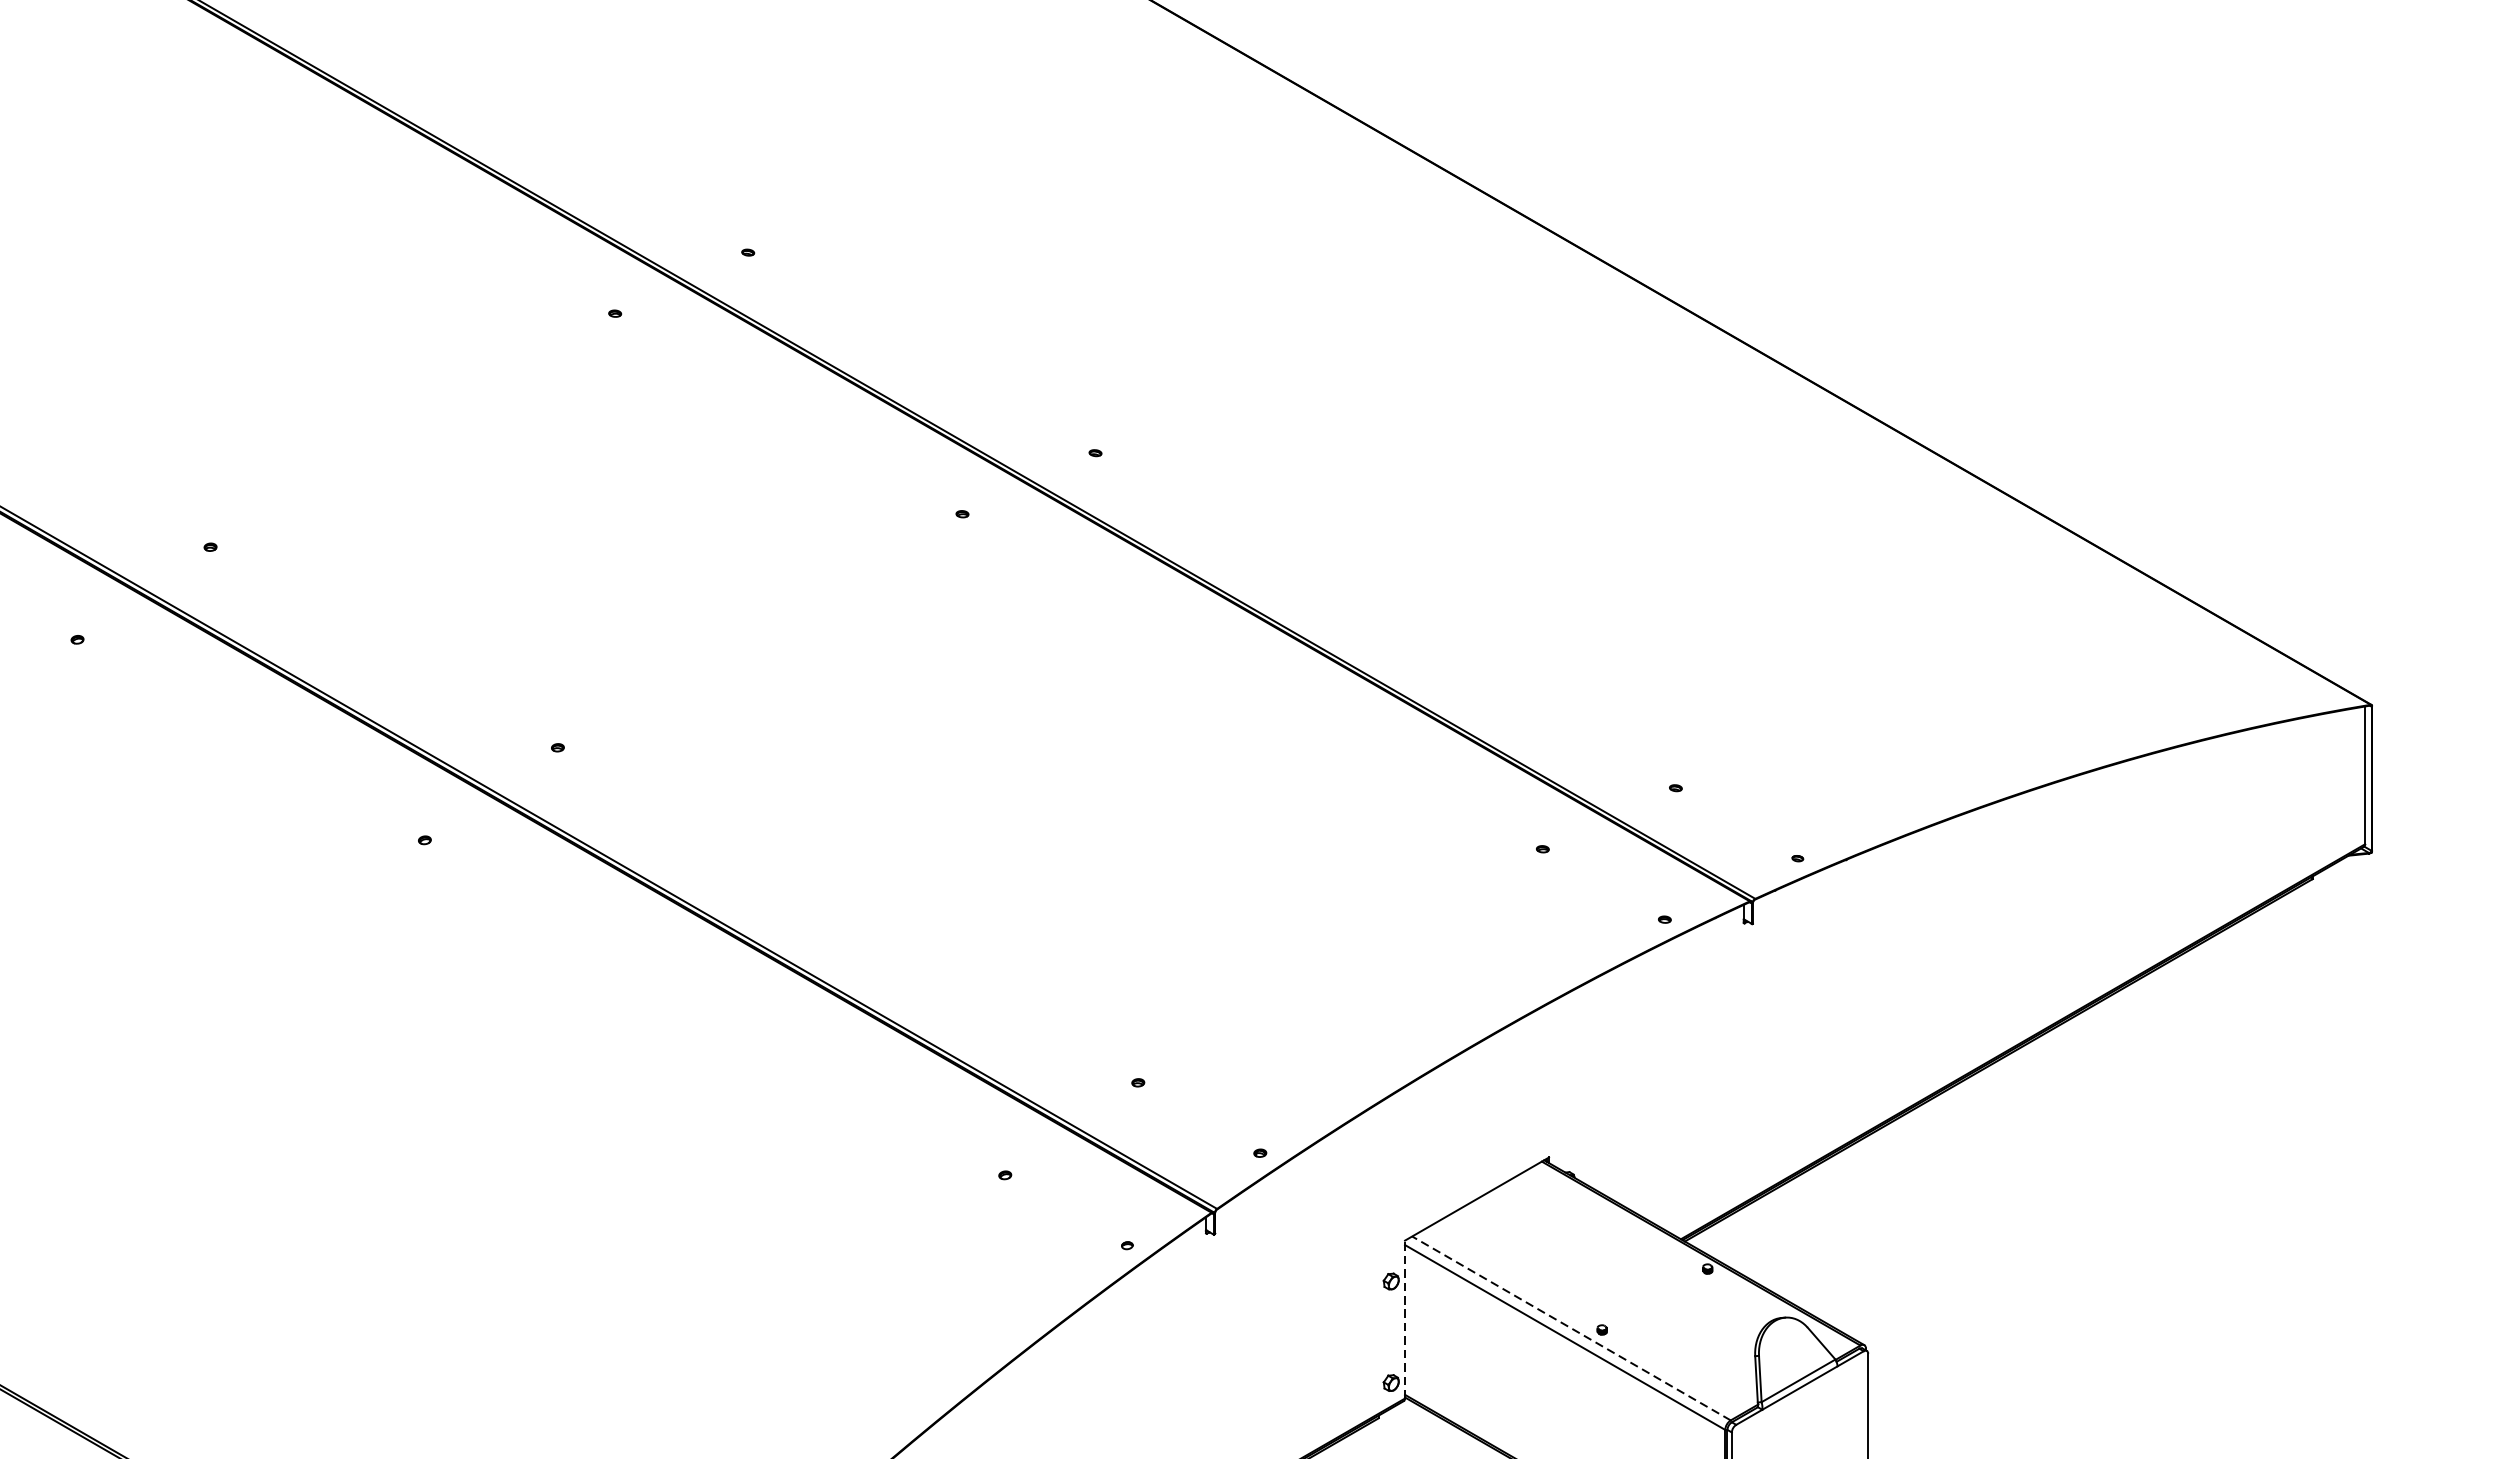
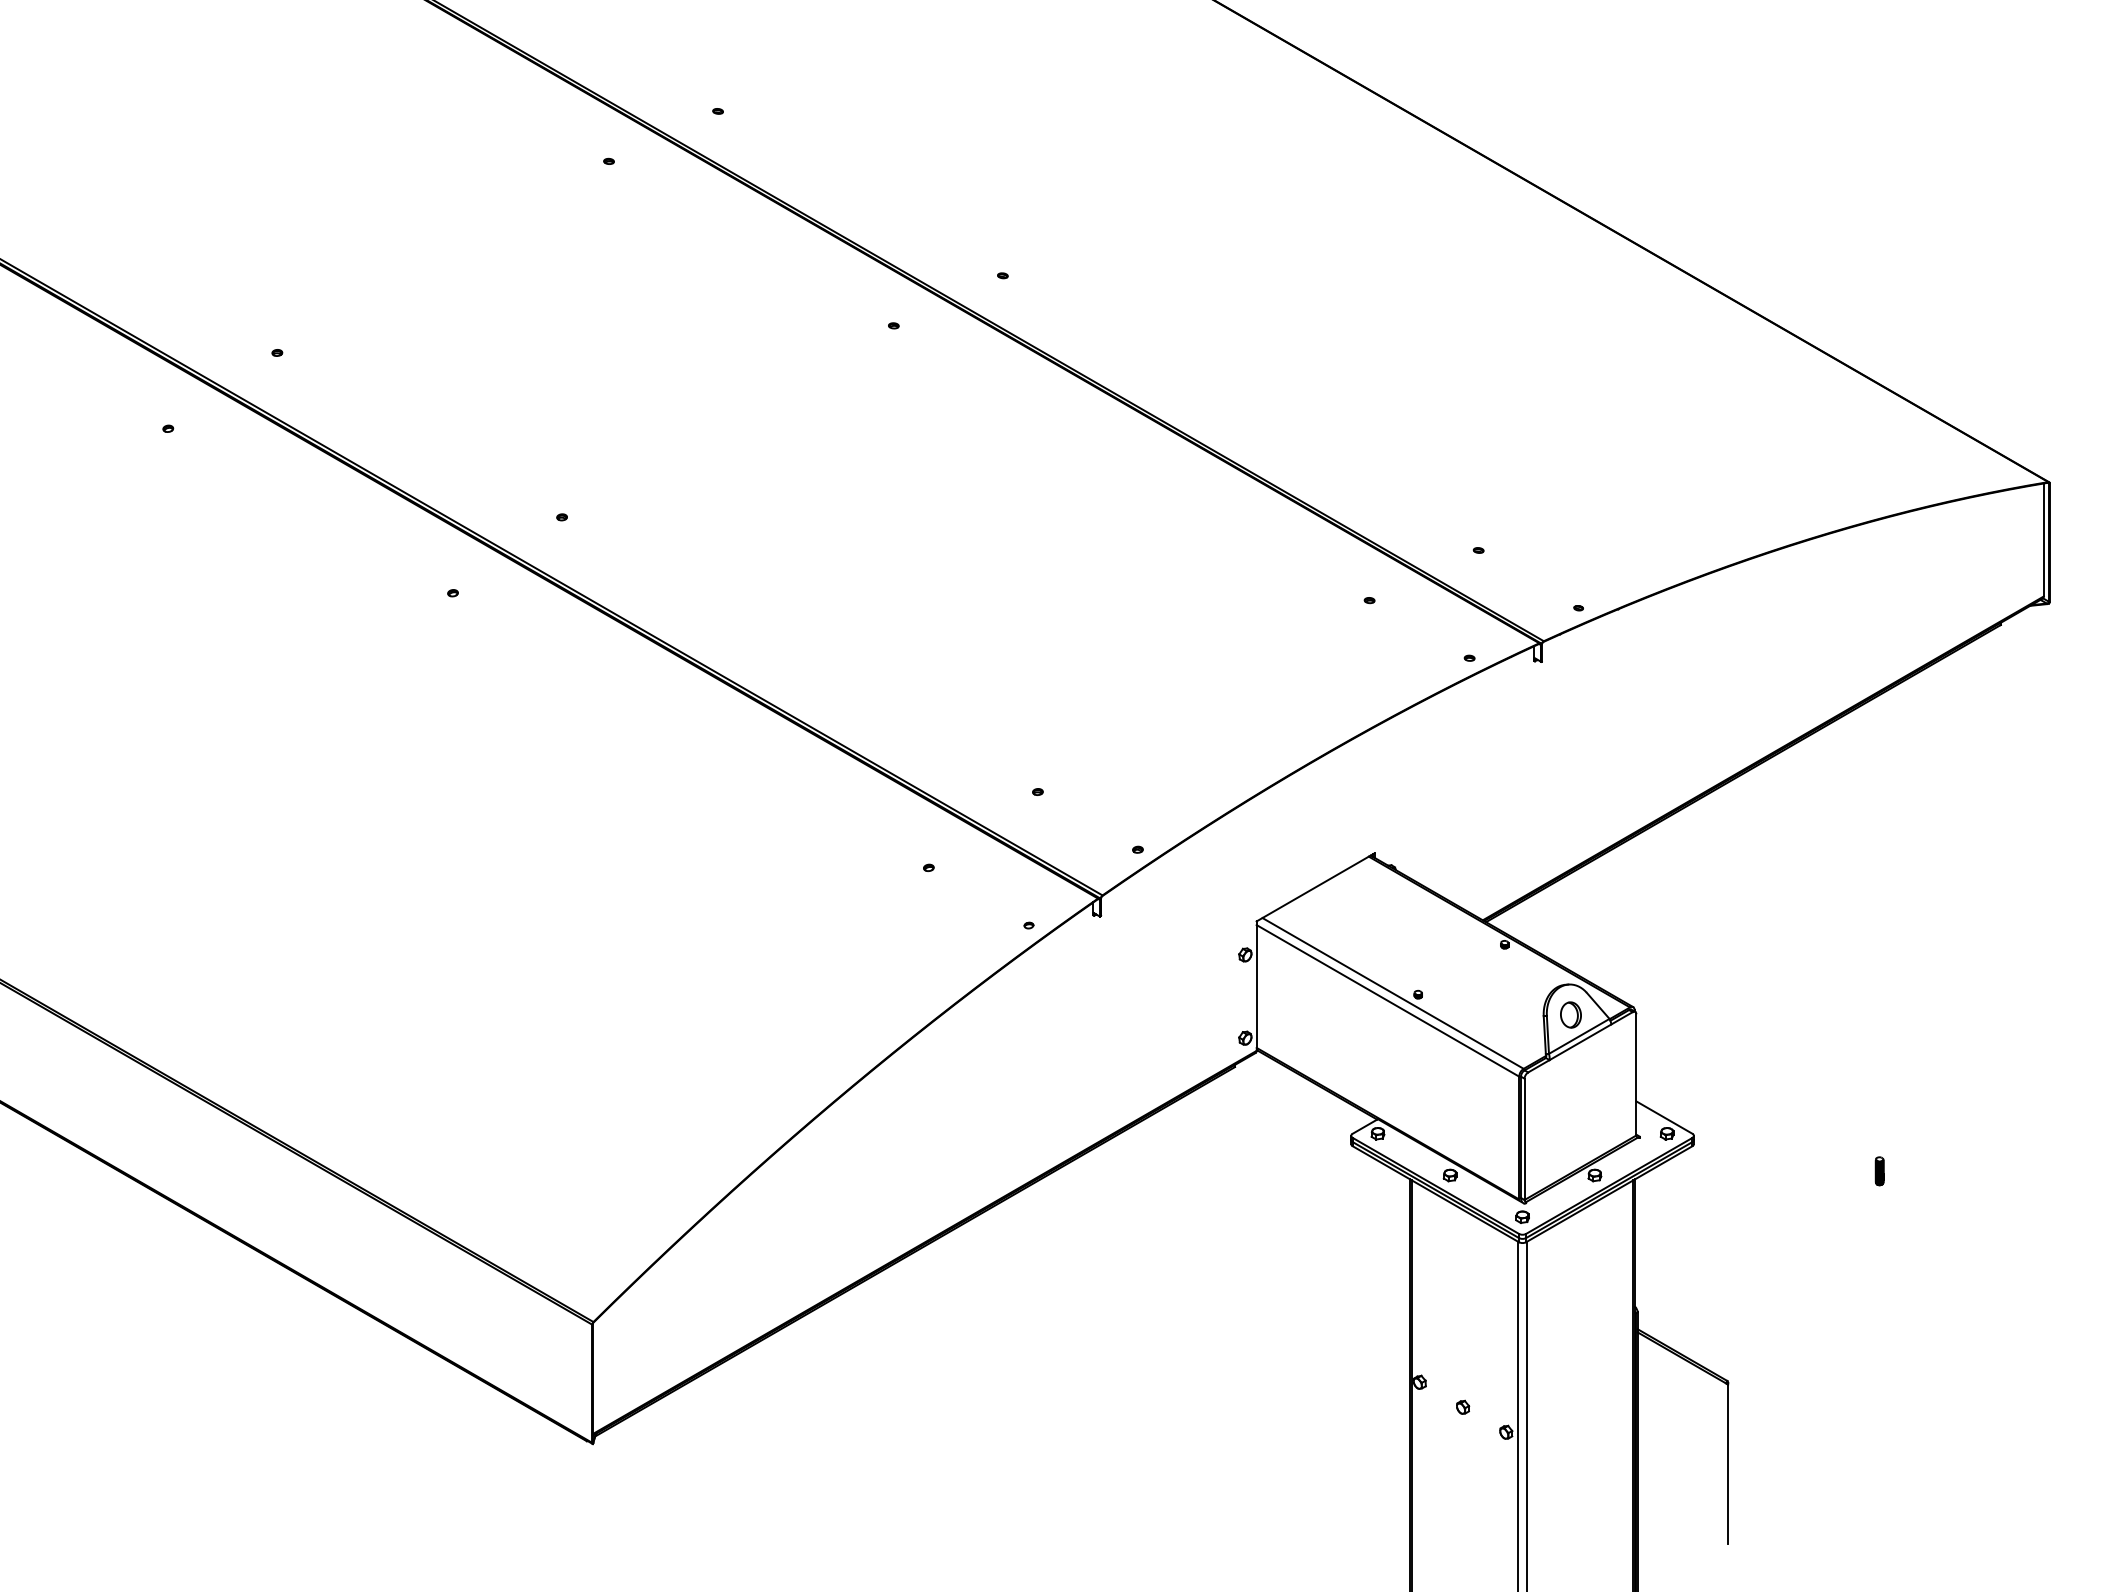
line: (1404, 1319) -> (1256, 986), dashed -> solid
line: (1571, 1328) -> (1393, 993), dashed -> solid
part: (1787, 1354) -> (1570, 1014), added

